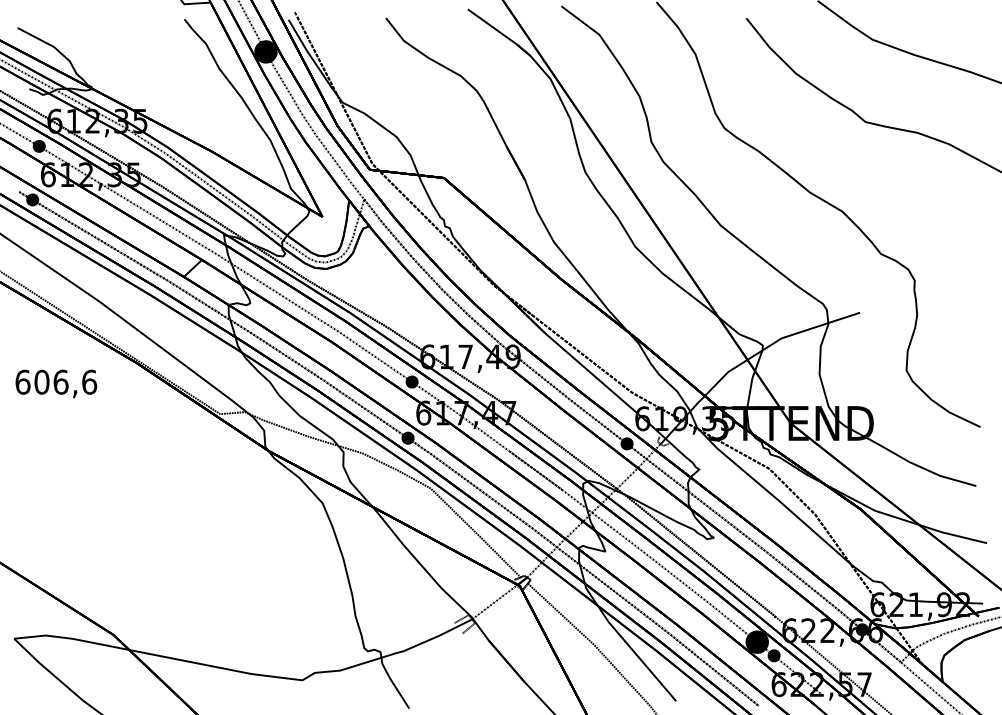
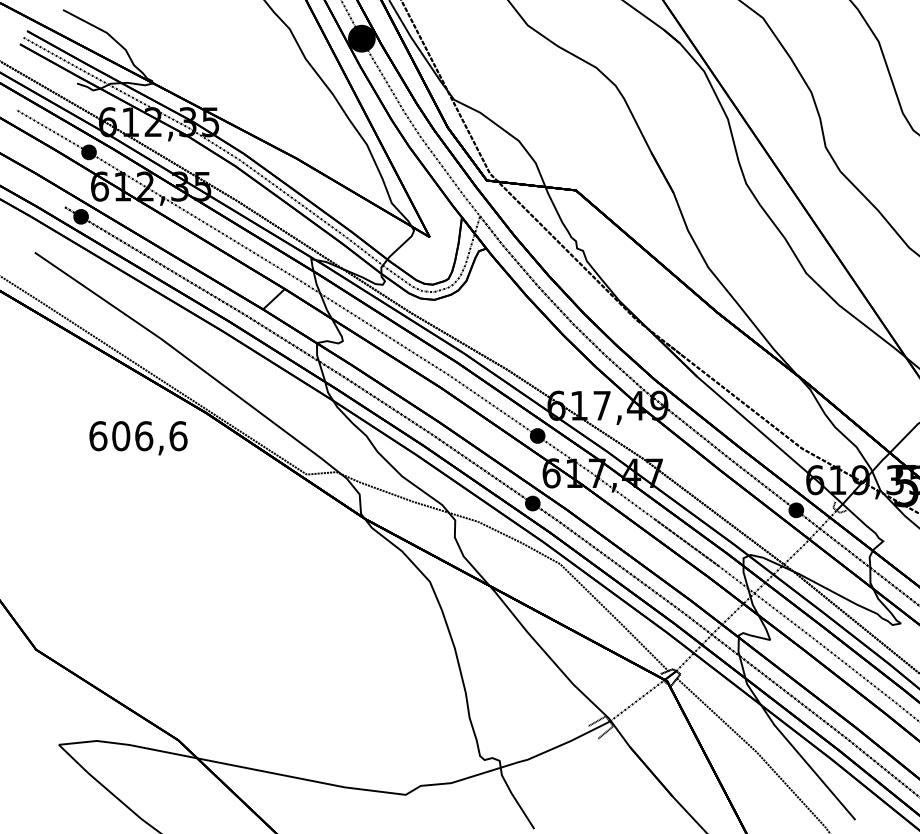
text: (56, 383) -> (138, 437), moved

